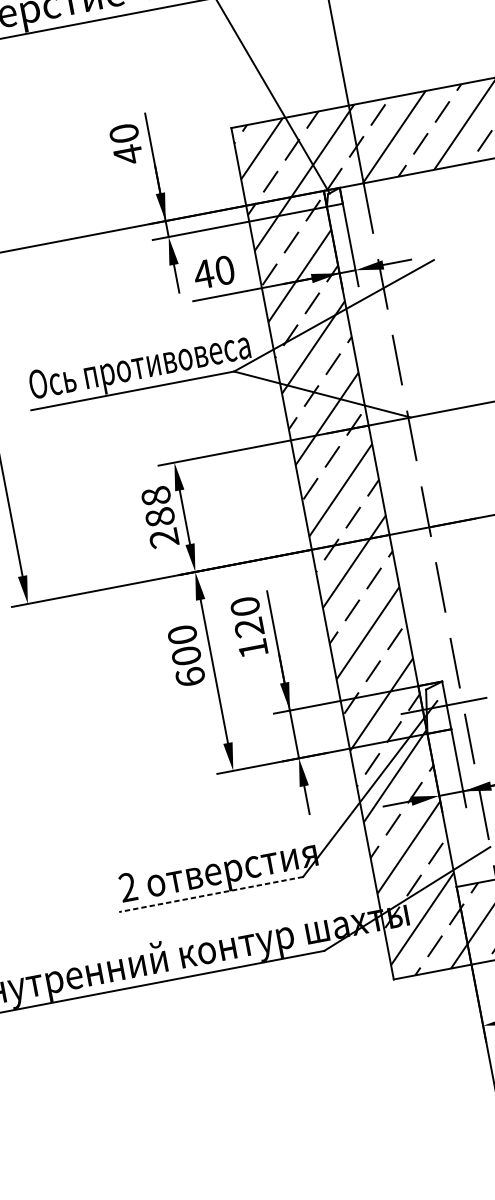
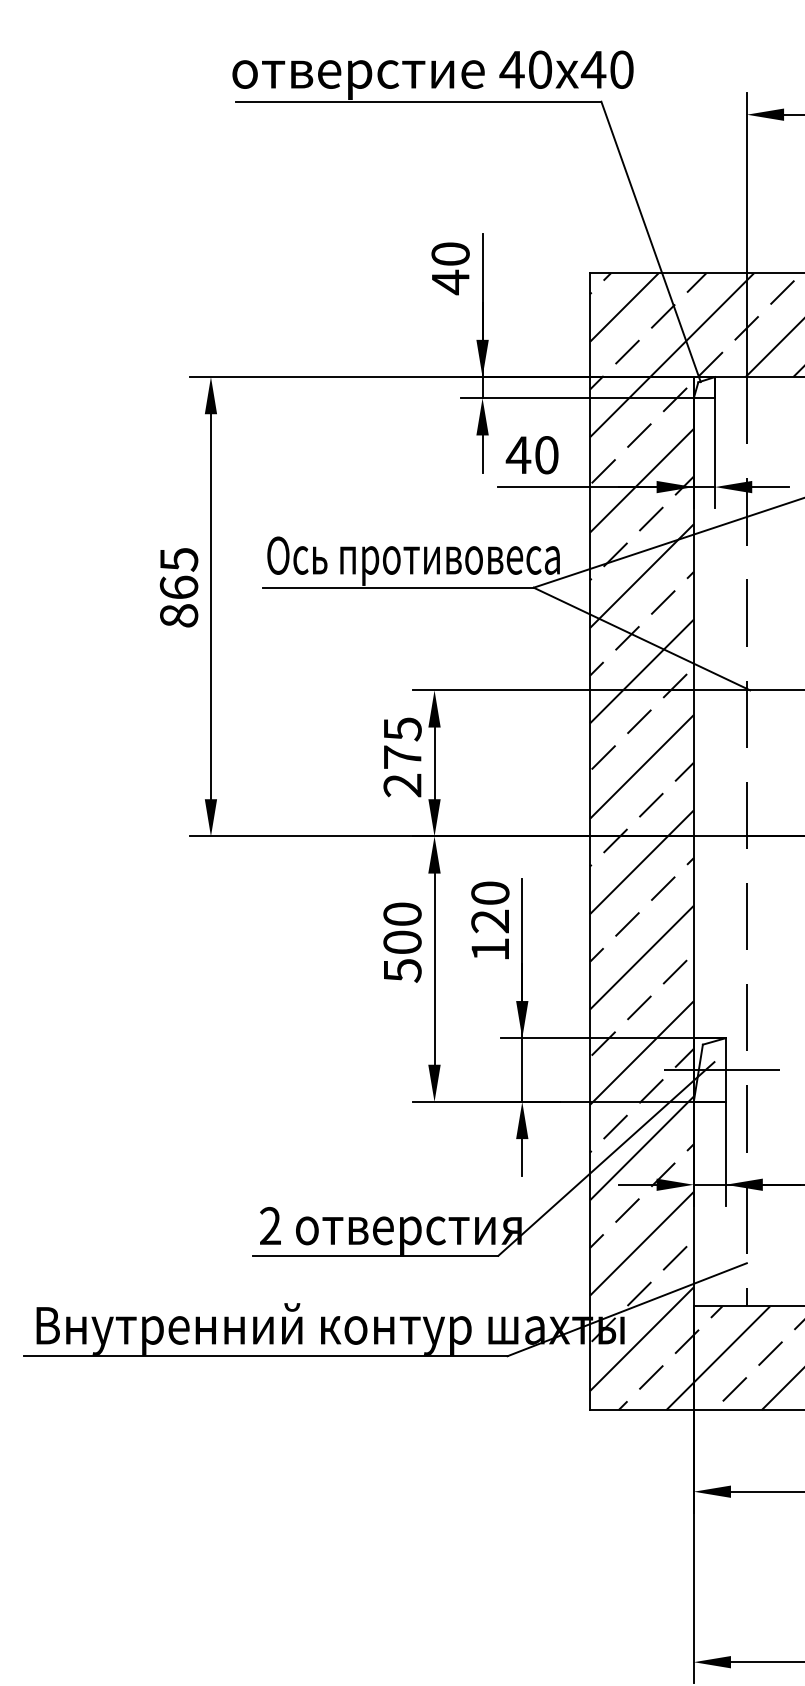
text: (157, 506) -> (402, 742), 288 -> 275
text: (190, 677) -> (402, 970), 600 -> 500
line: (211, 894) -> (375, 1255), dashed -> solid

